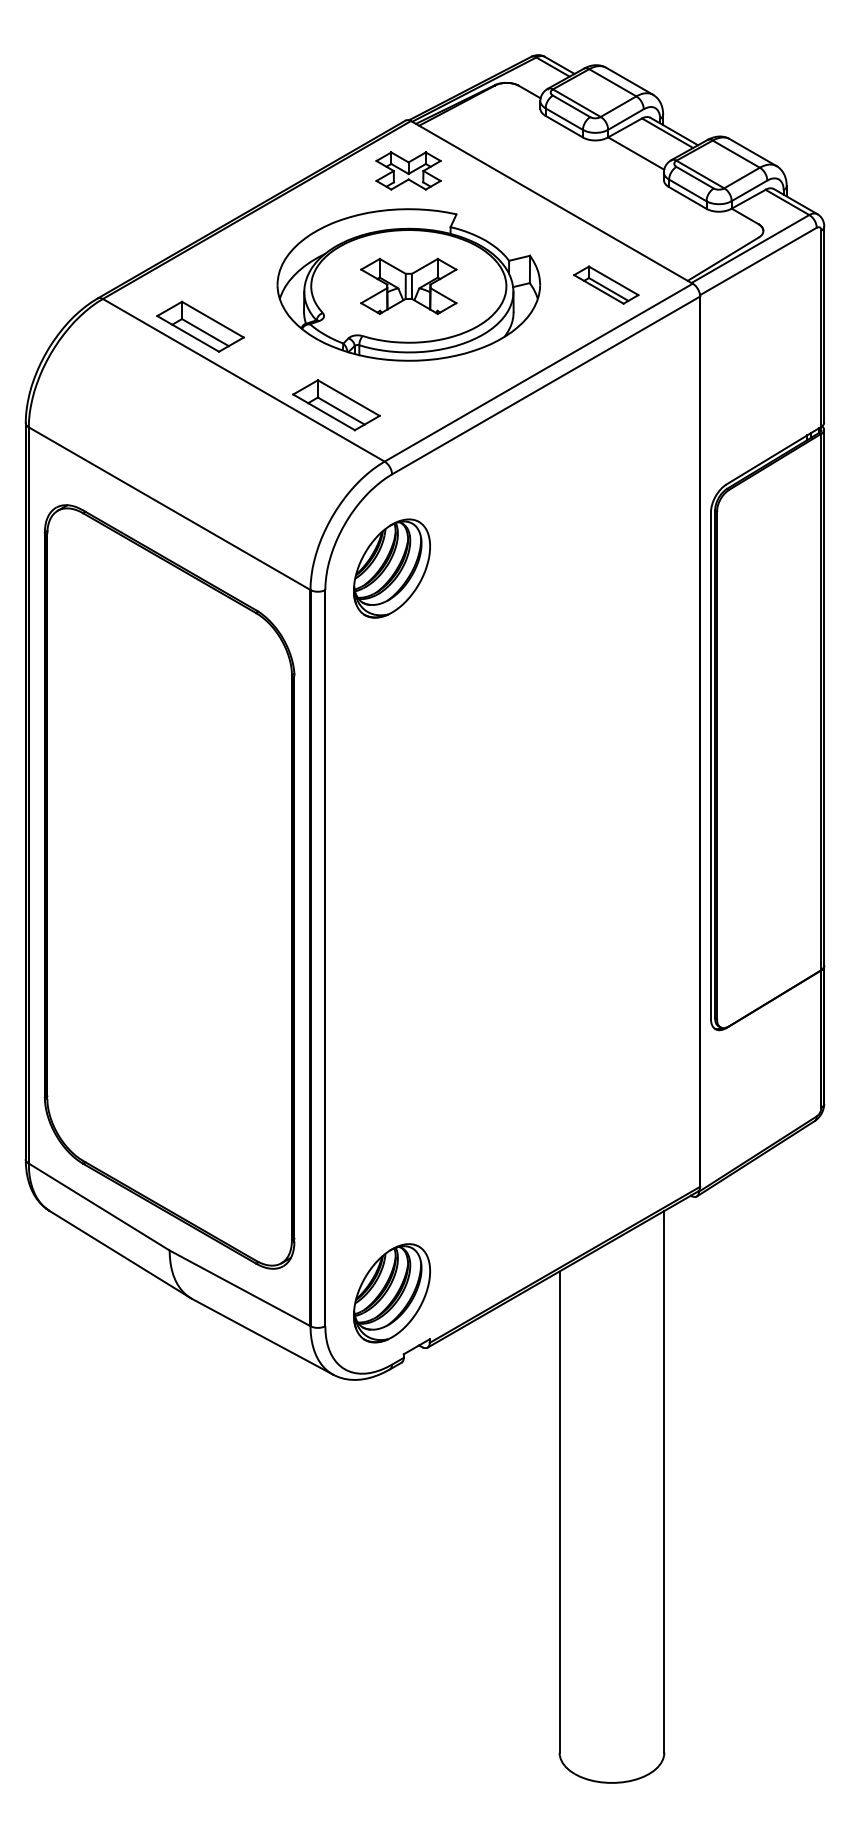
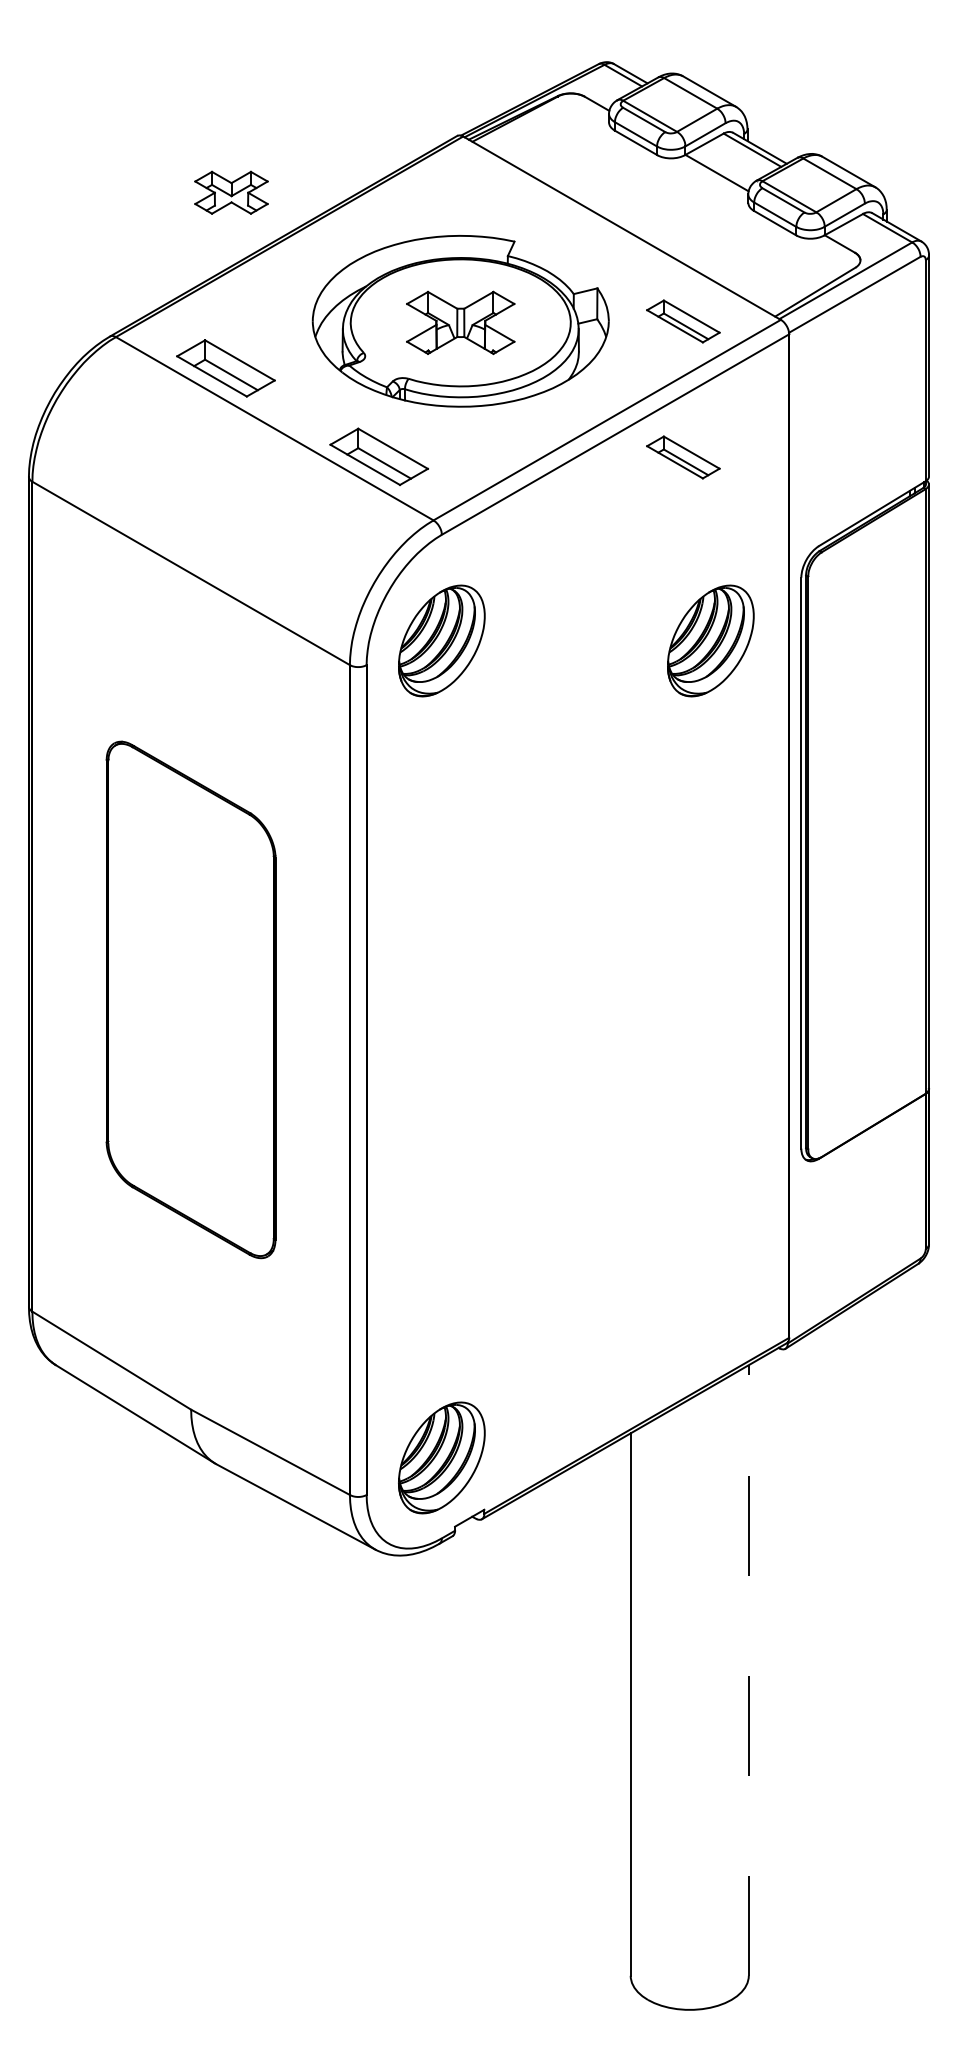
part: (408, 170) -> (231, 192), moved
part: (606, 405) -> (683, 457), added
part: (630, 568) -> (710, 640), added
part: (169, 886) -> (190, 999), size x0.6
line: (664, 1480) -> (748, 1669), solid -> dashed

